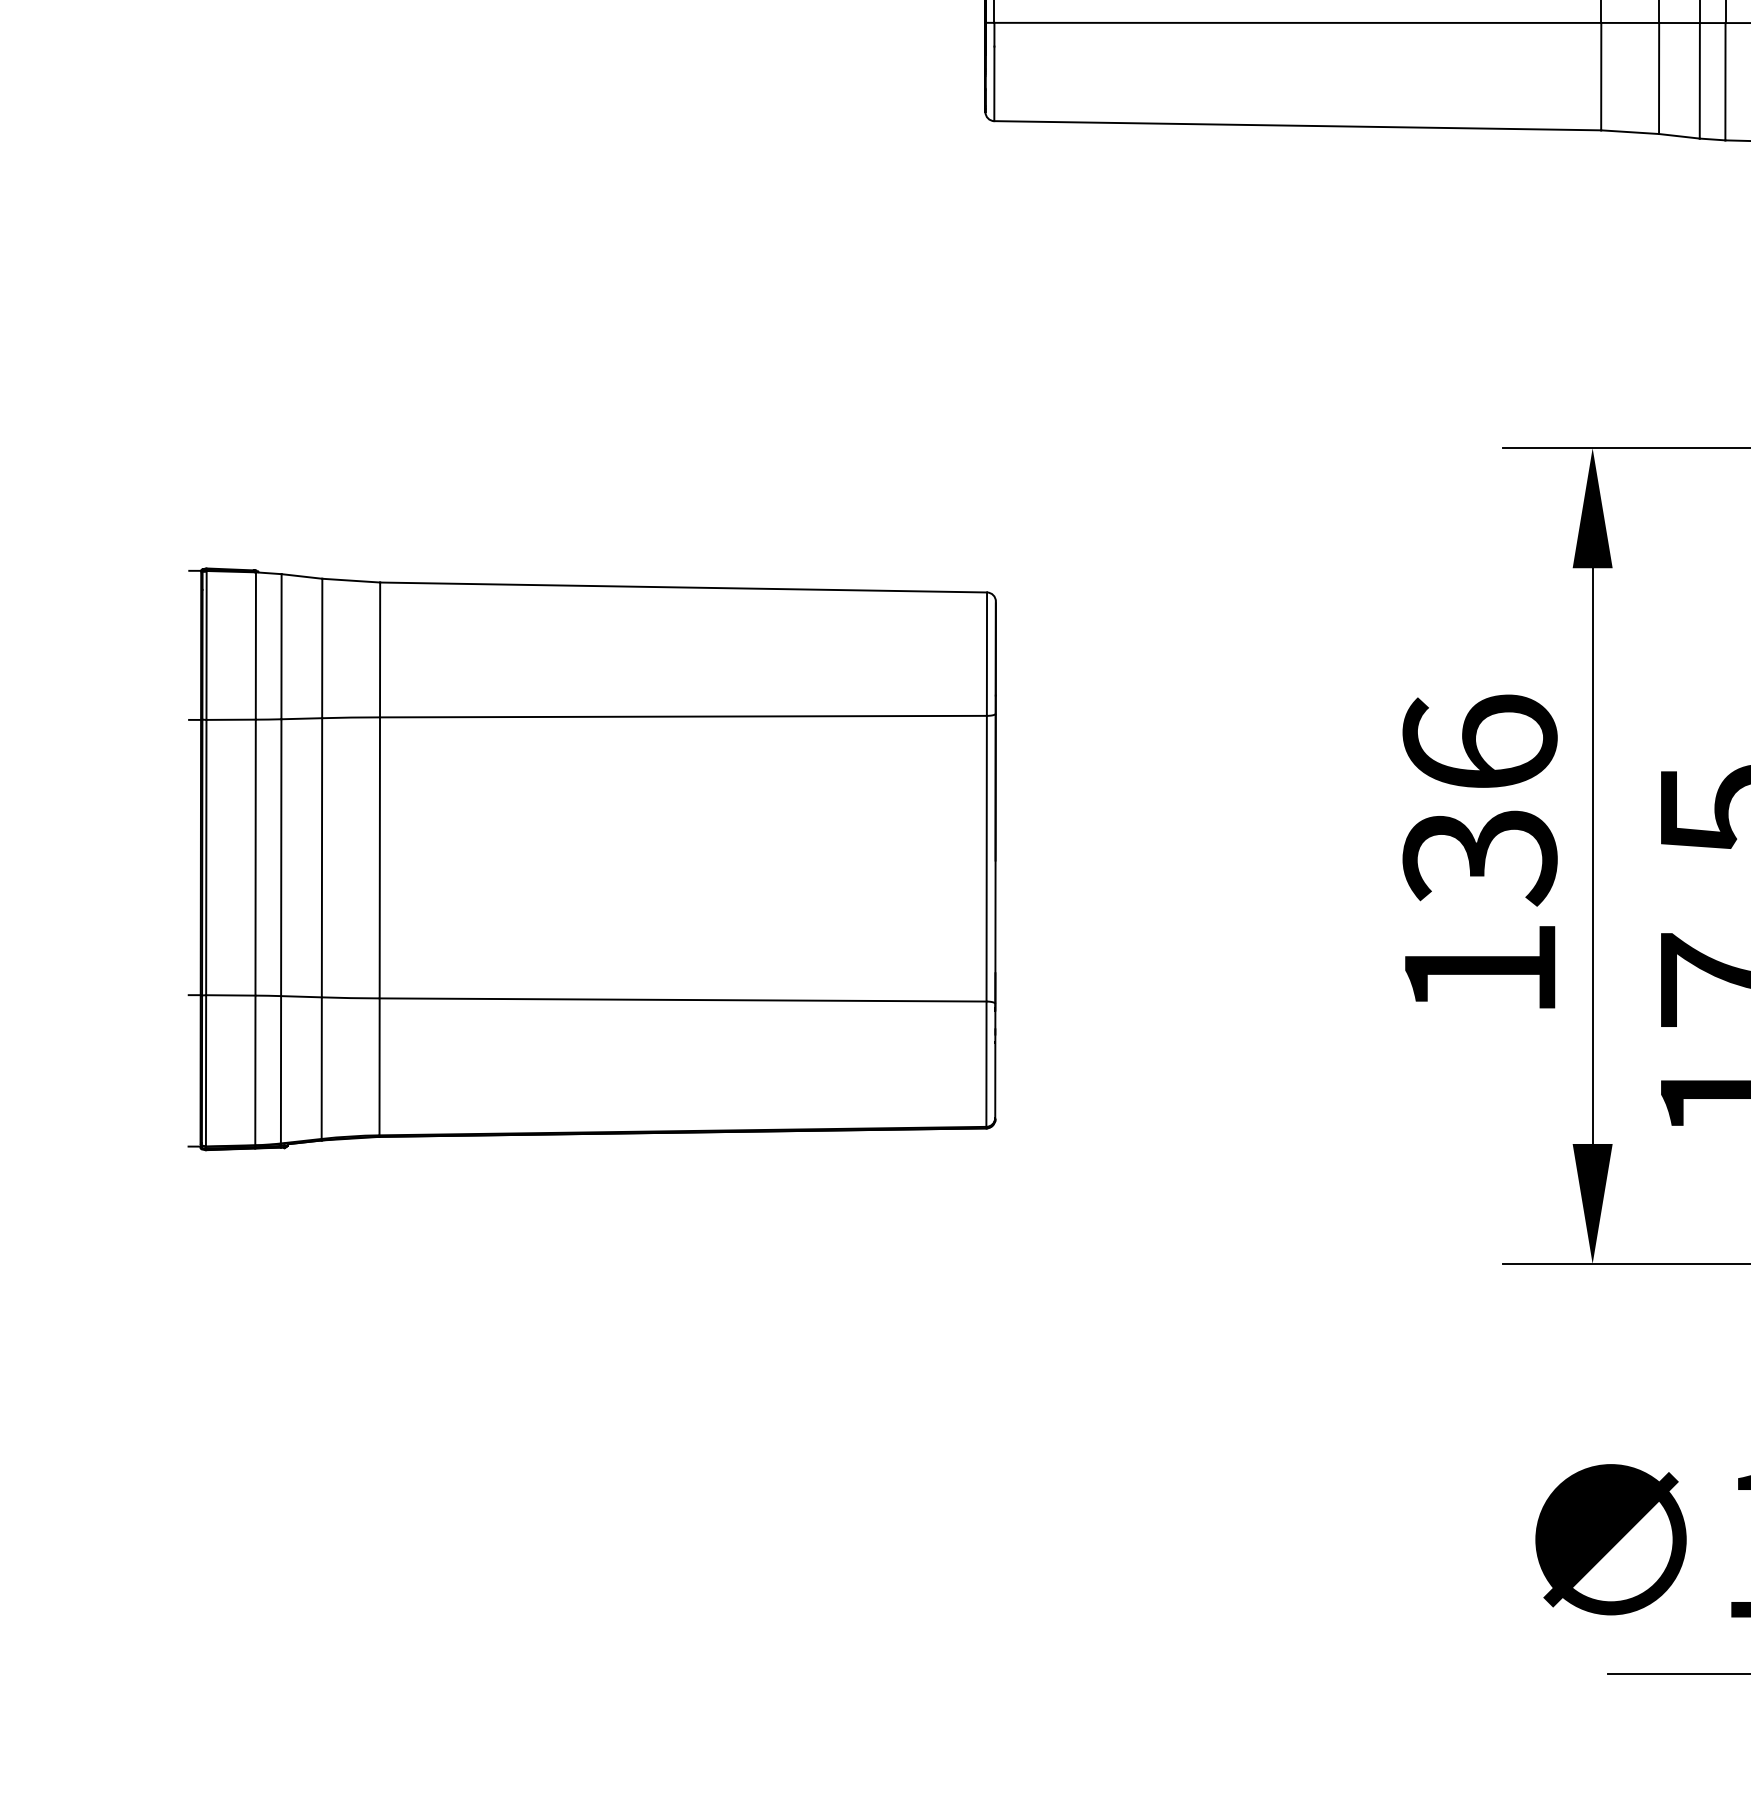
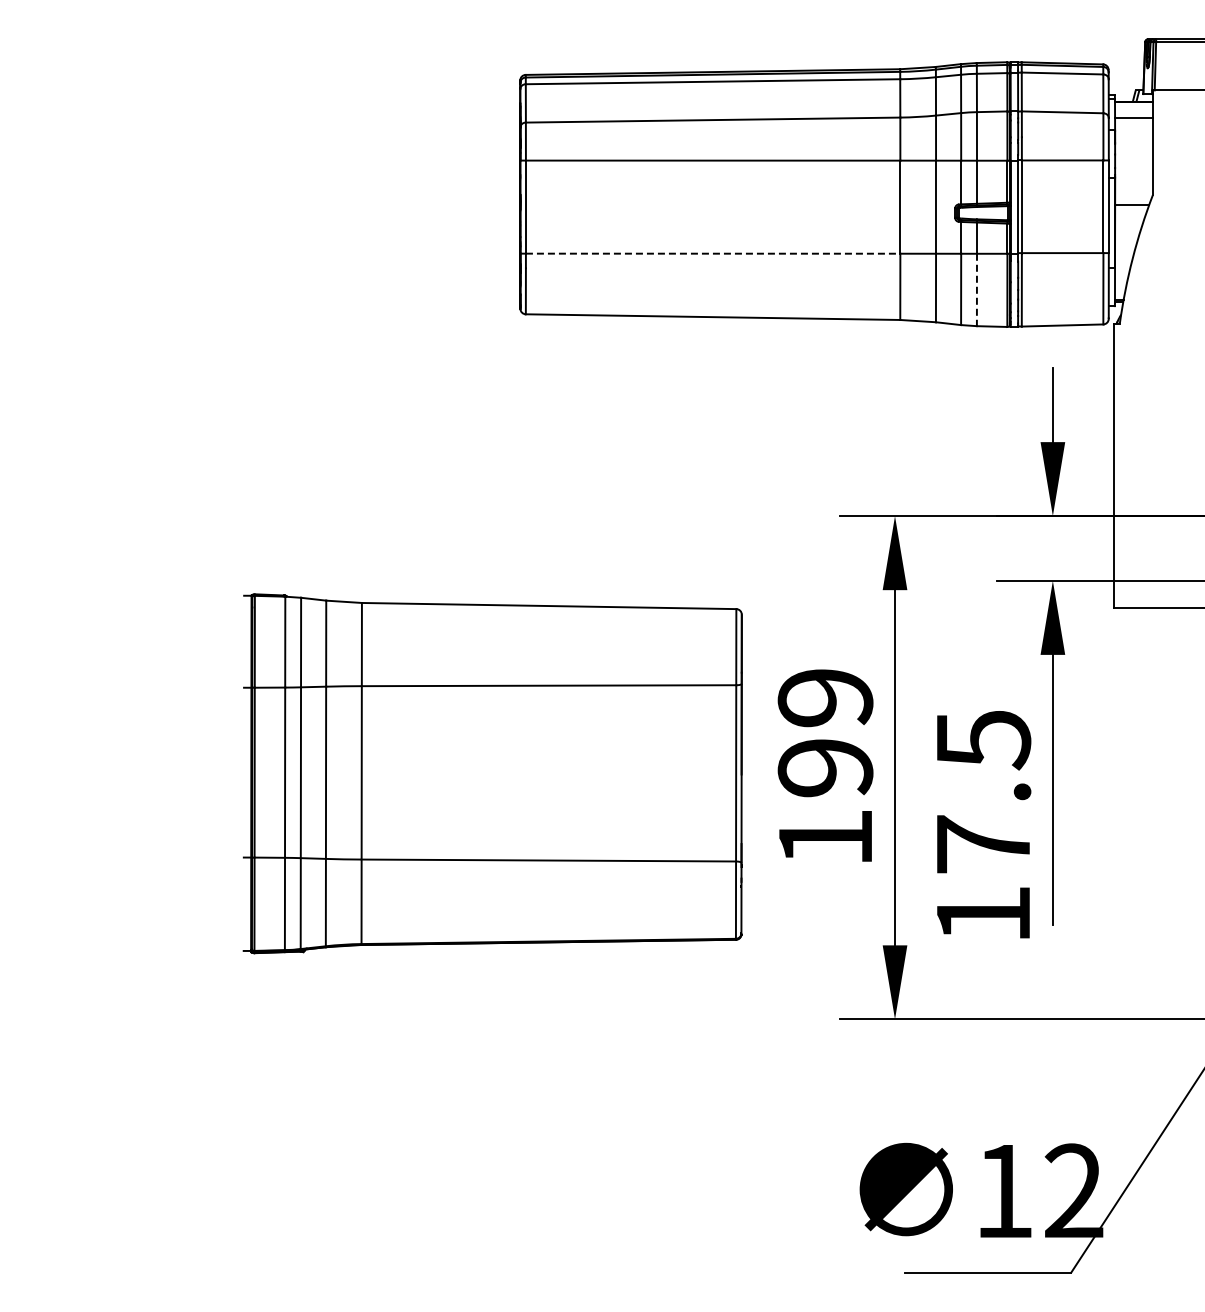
line: (1298, 22) -> (713, 253), solid -> dashed
line: (1724, 82) -> (976, 290), solid -> dashed
text: (1479, 800) -> (825, 733), 136 -> 199
part: (591, 858) -> (492, 773), moved

